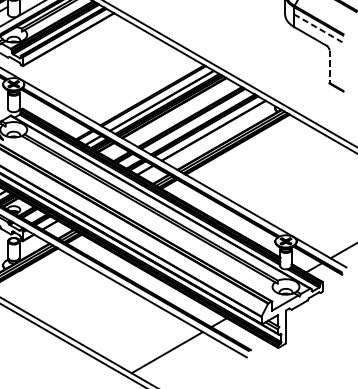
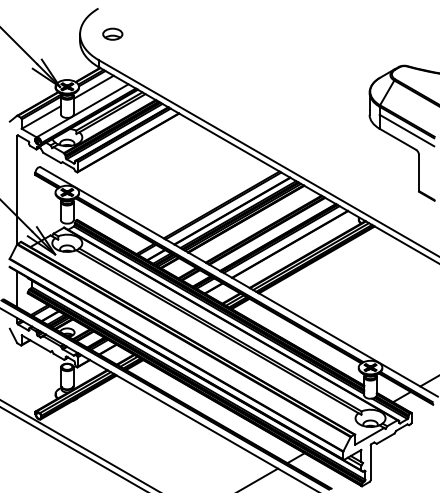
line: (318, 28) -> (406, 130), dashed -> solid
line: (329, 67) -> (419, 173), dashed -> solid

